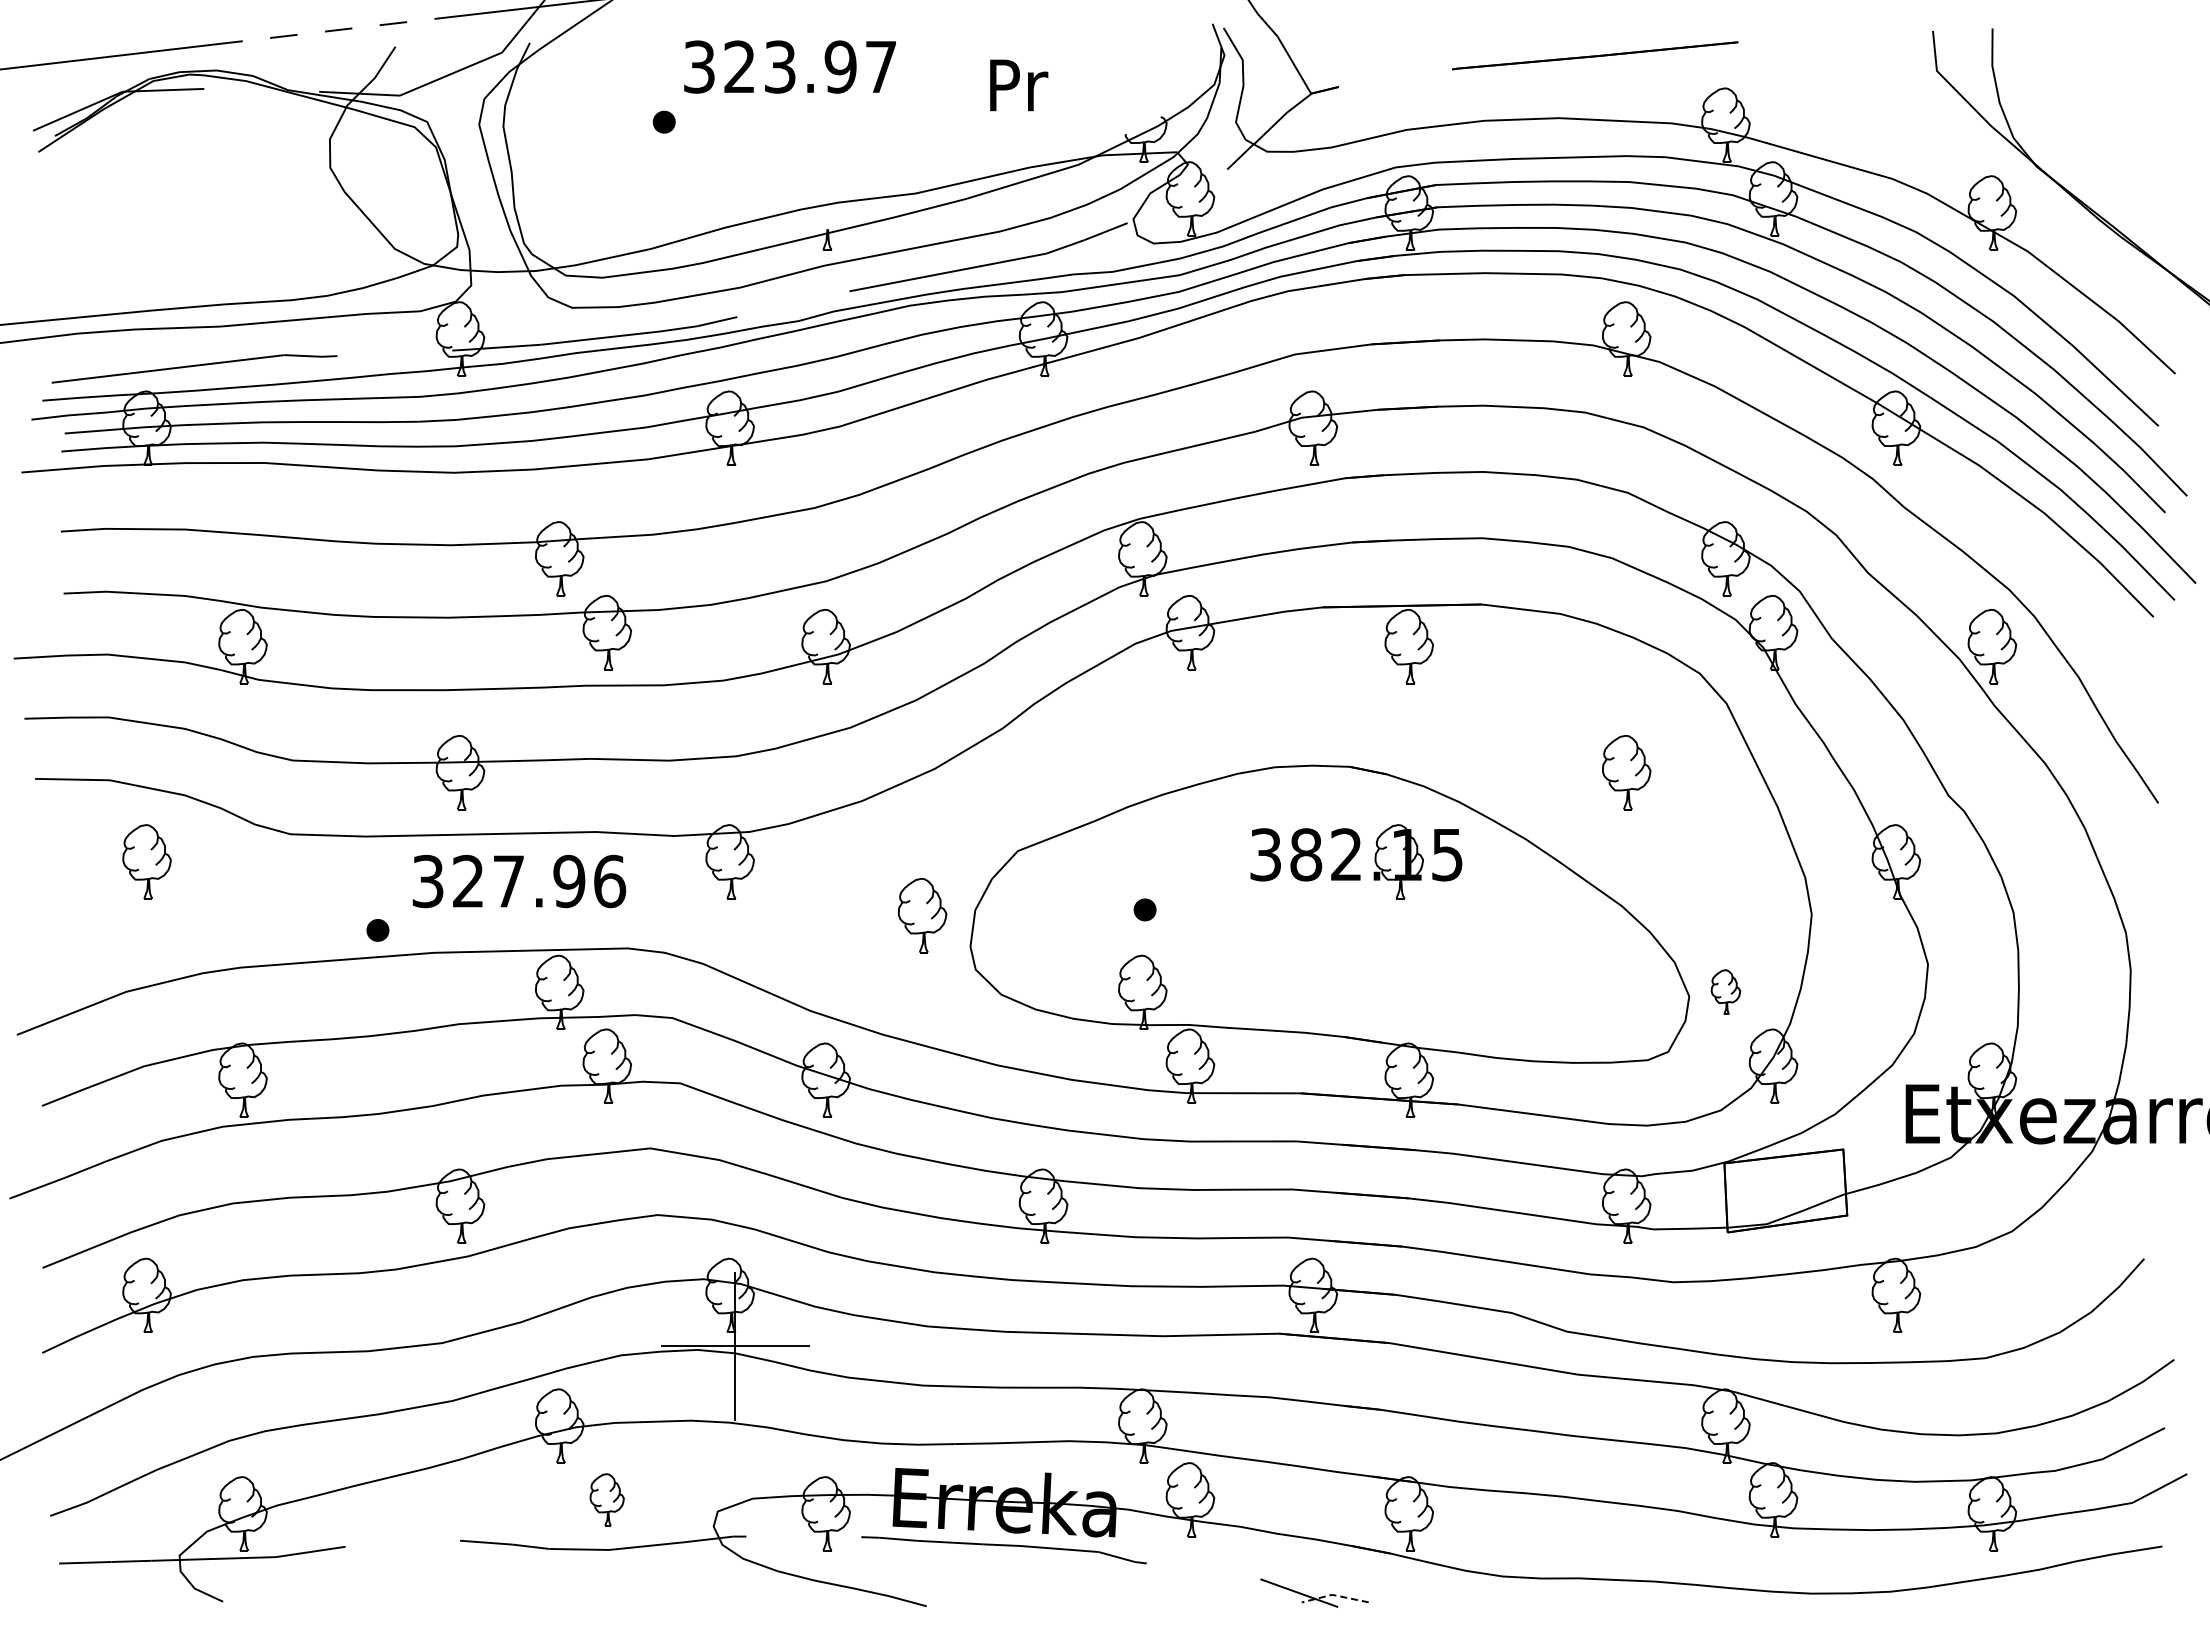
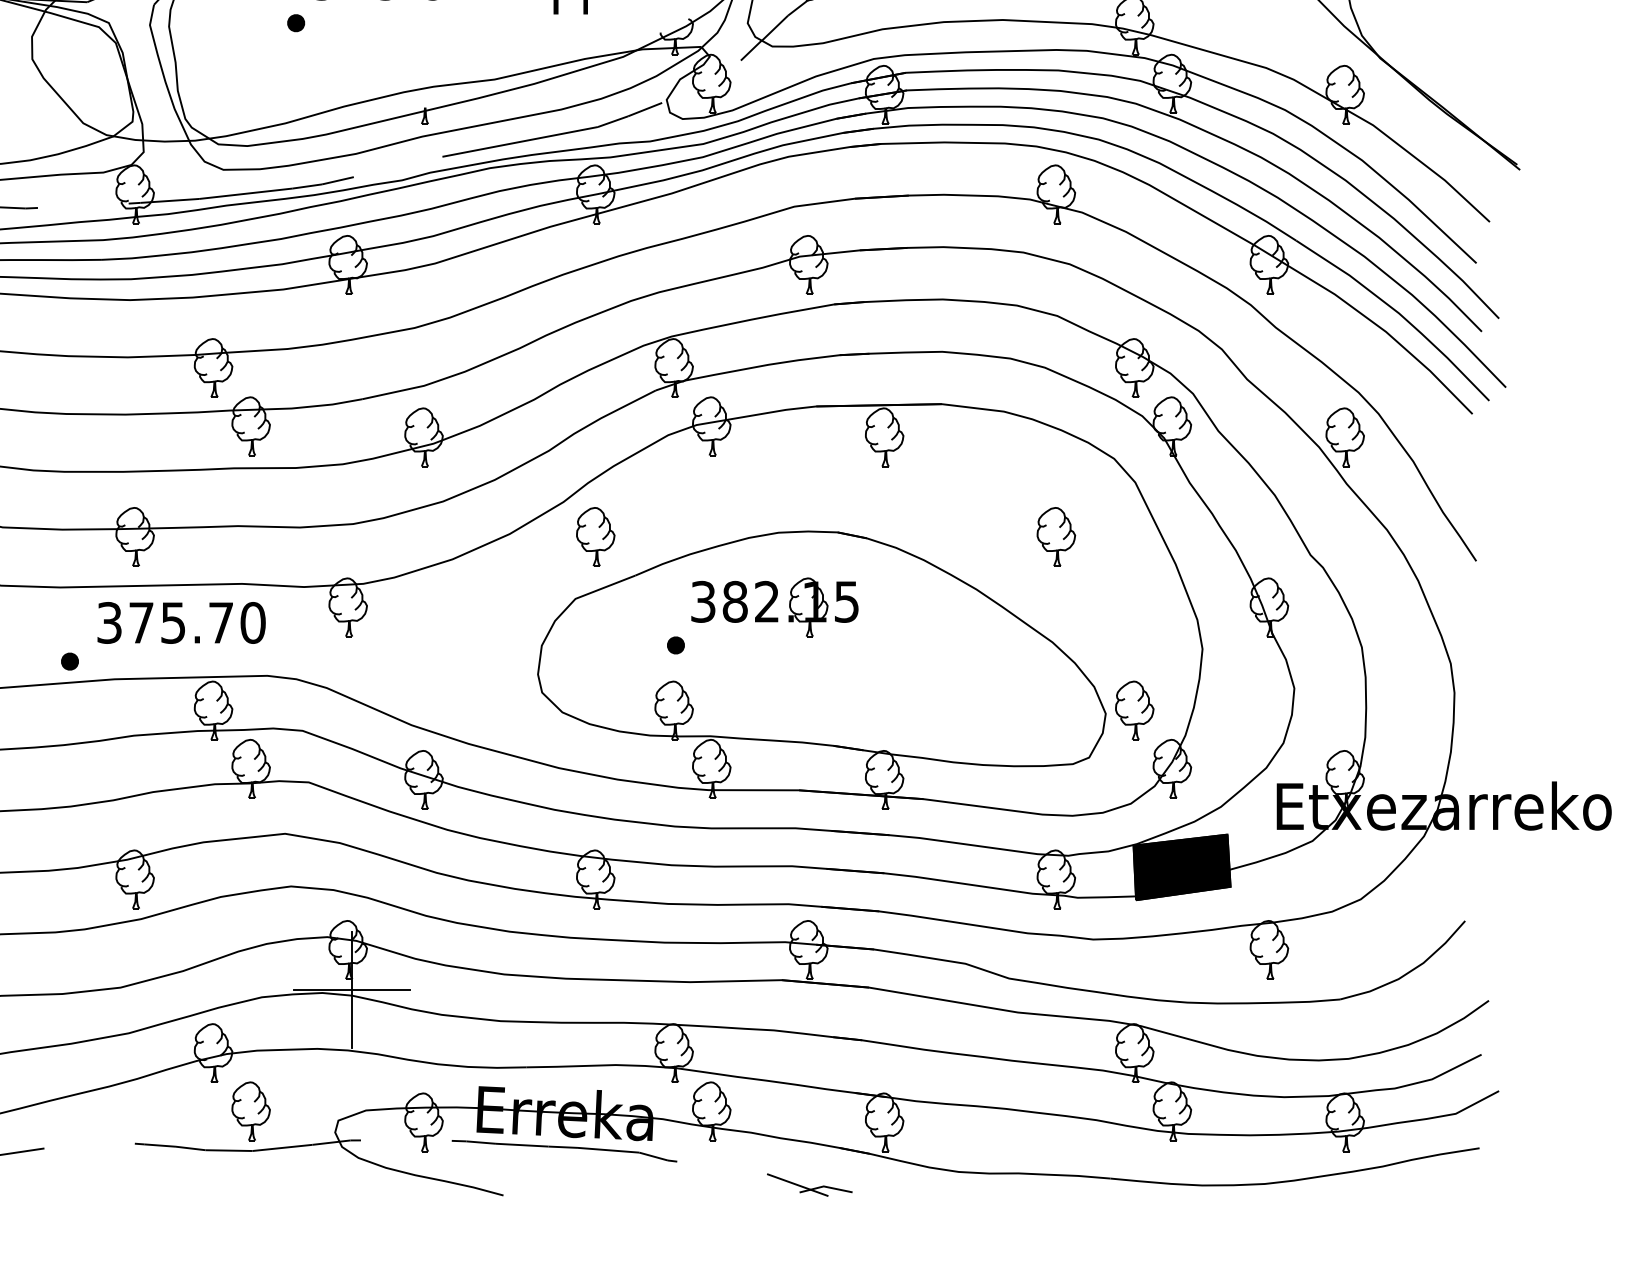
part: (1356, 861) -> (775, 607), moved
text: (539, 881) -> (197, 622), 327.96 -> 375.70
part: (922, 915) -> (595, 536), moved
part: (1725, 991) -> (1134, 709), size x1.67
fill: (1785, 1190) -> (1181, 867), added
part: (606, 1499) -> (250, 1111), size x1.43
line: (1334, 1595) -> (825, 1186), dashed -> solid

